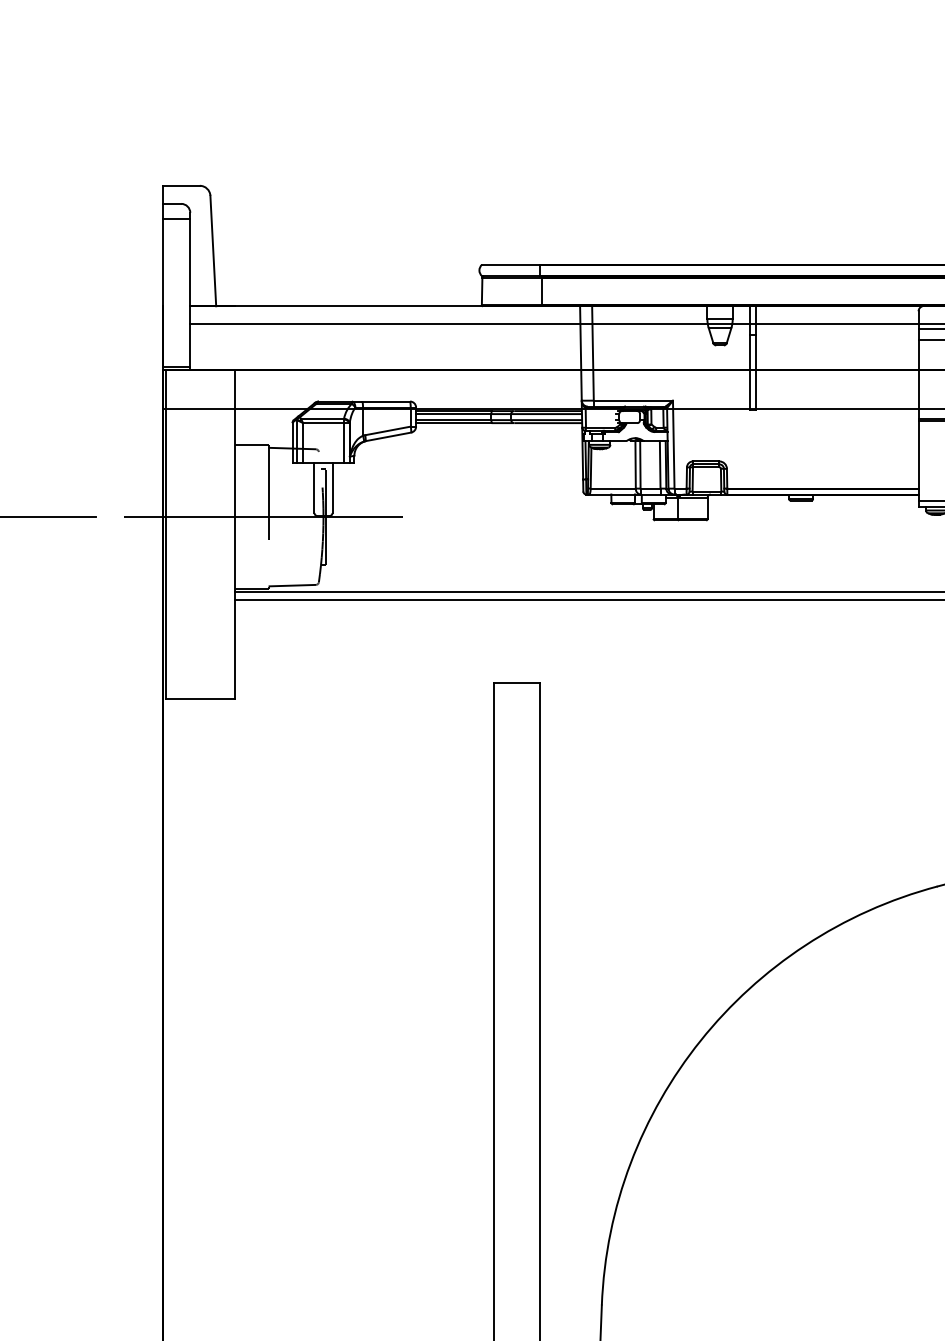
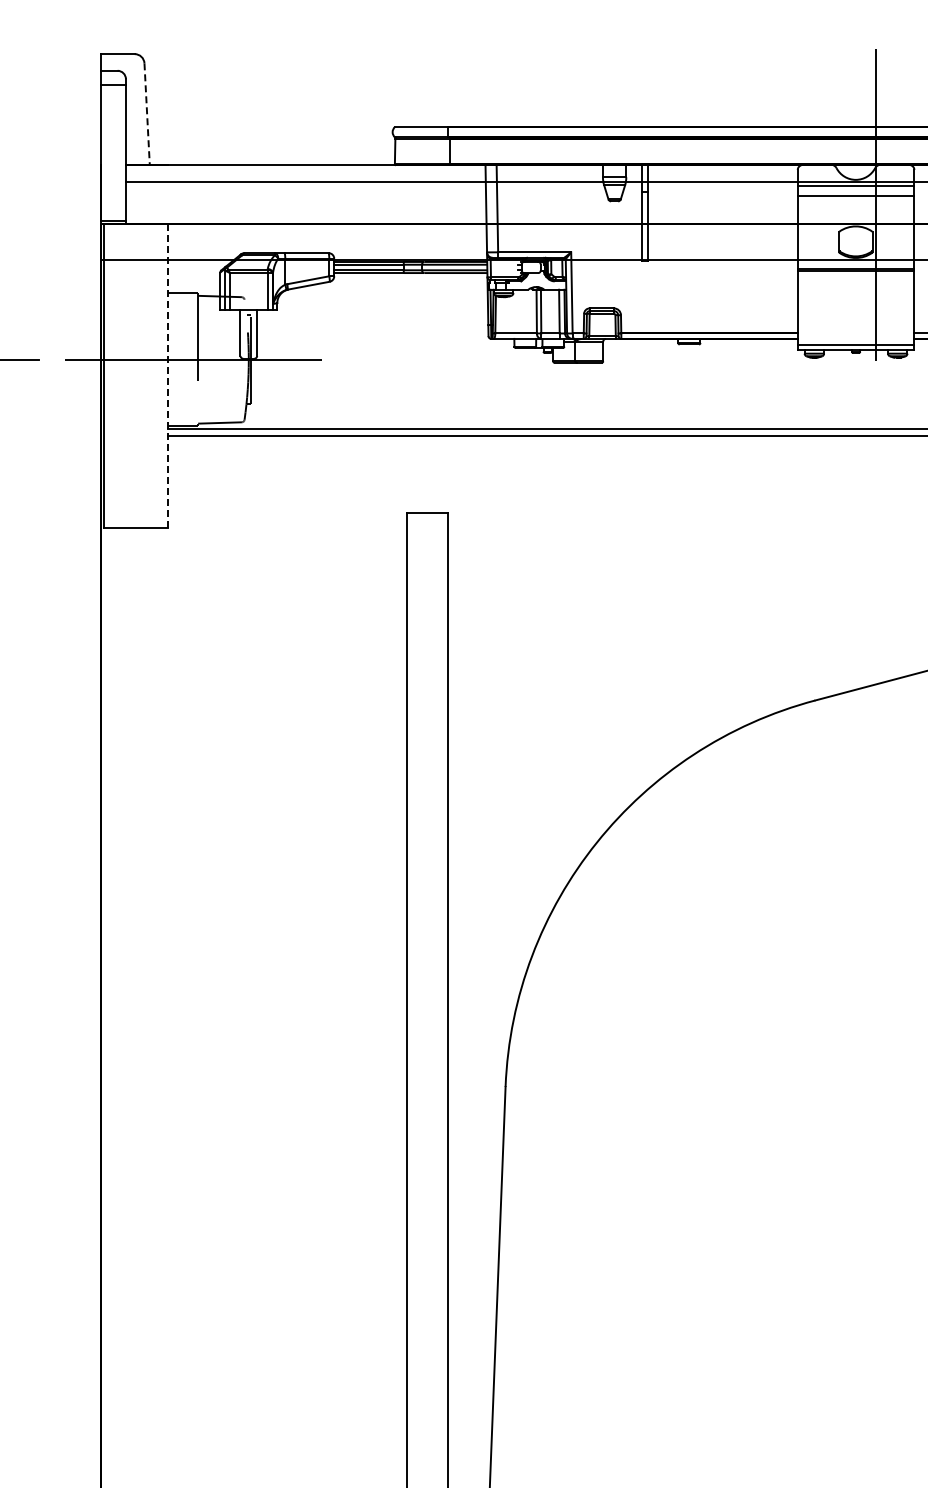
line: (213, 251) -> (147, 114), solid -> dashed
line: (235, 534) -> (167, 375), solid -> dashed

